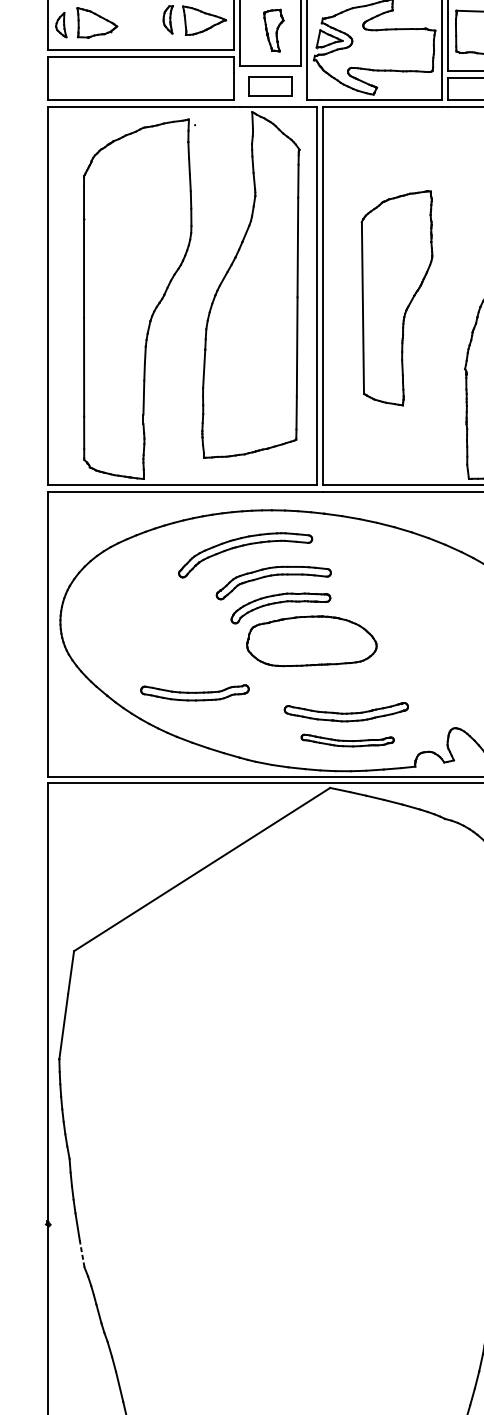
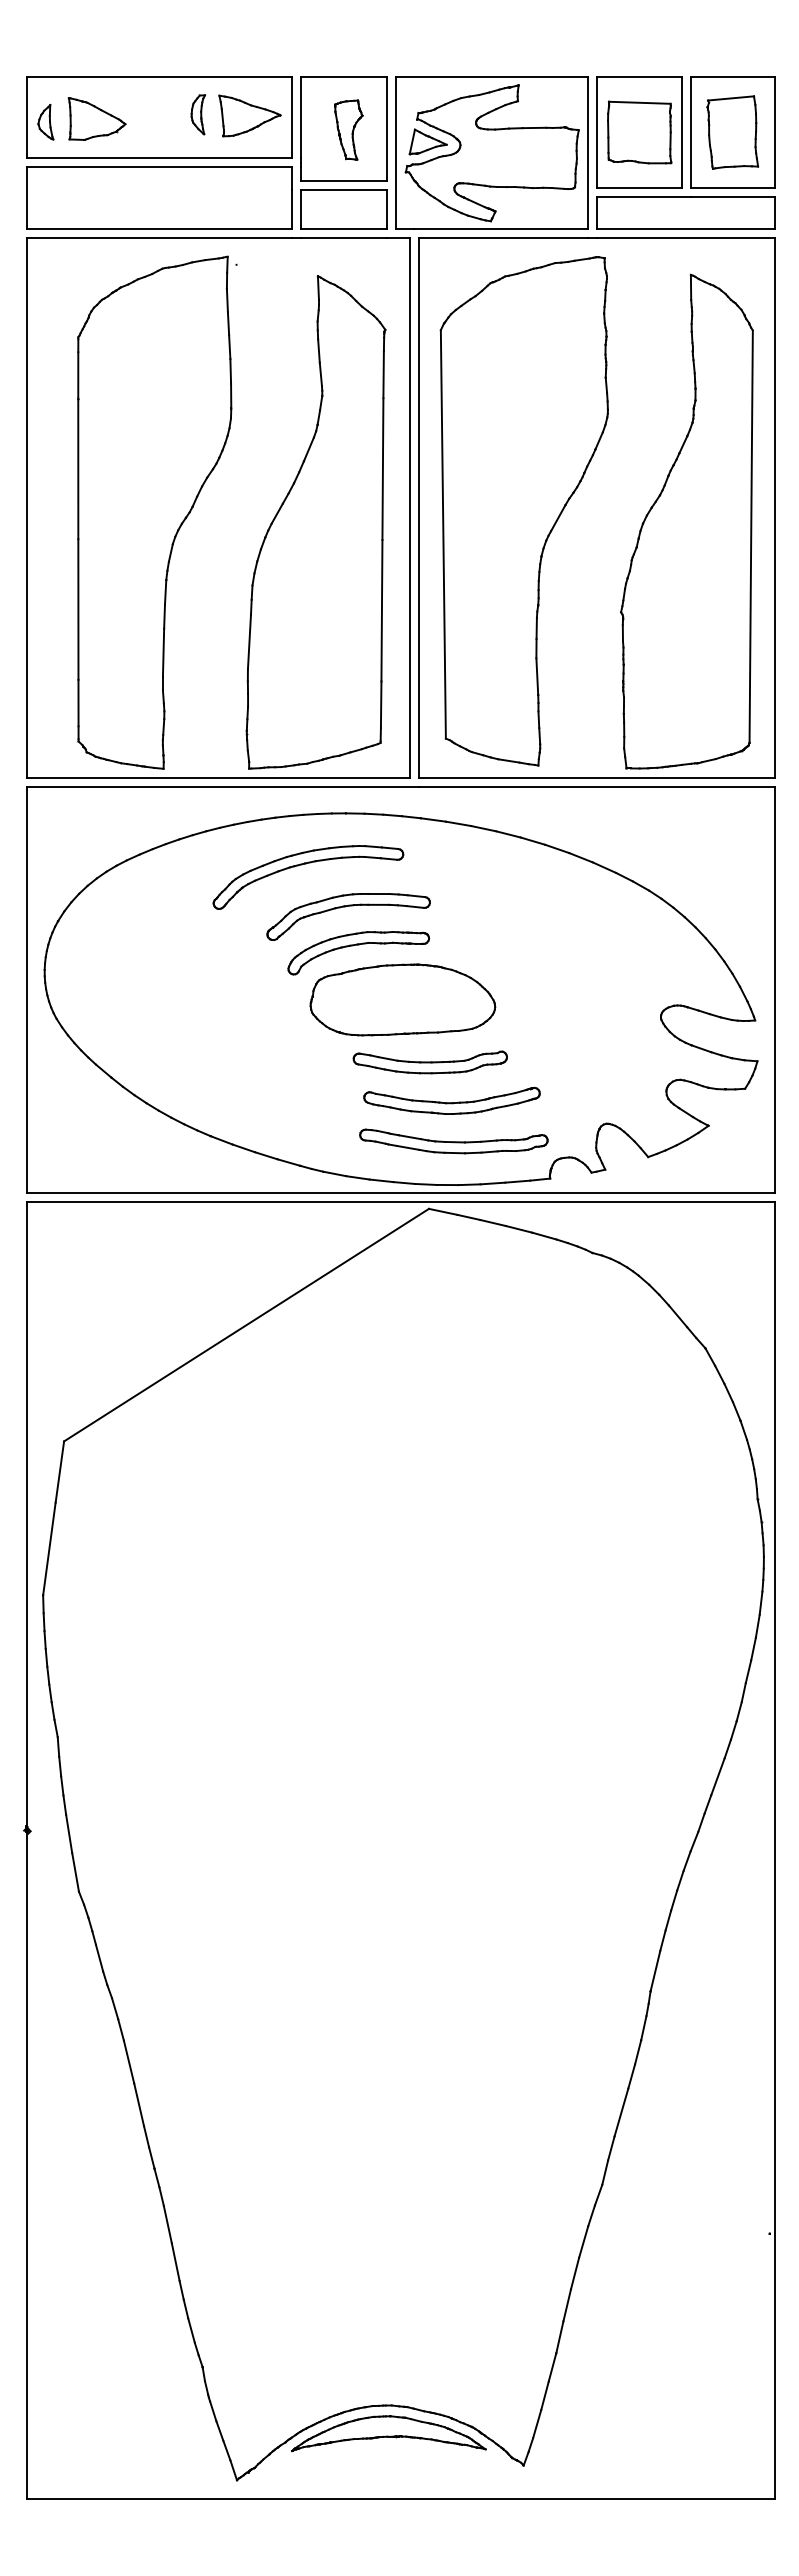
part: (270, 86) -> (343, 209), size x1.43
part: (250, 285) -> (315, 522), moved
part: (396, 298) -> (523, 511), size x1.67
part: (194, 692) -> (429, 1062), moved
part: (347, 740) -> (453, 1141), size x1.43
line: (82, 1253) -> (75, 1872), dashed -> solid

